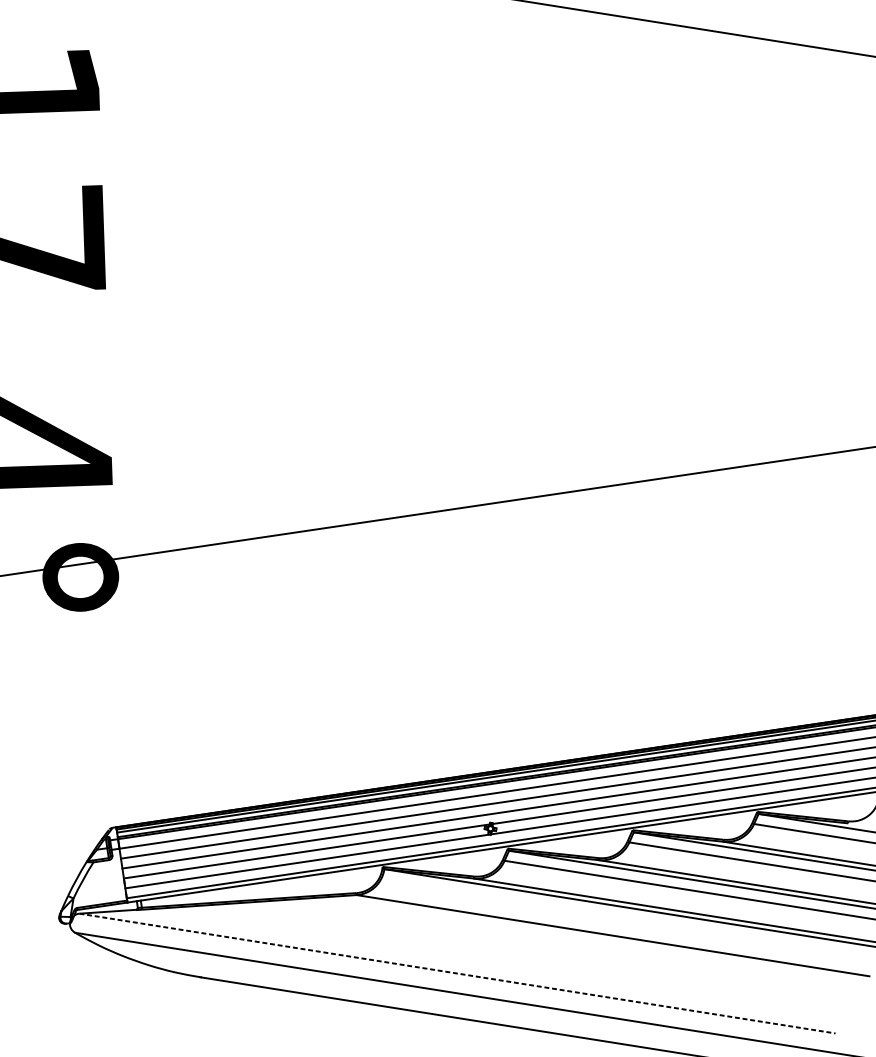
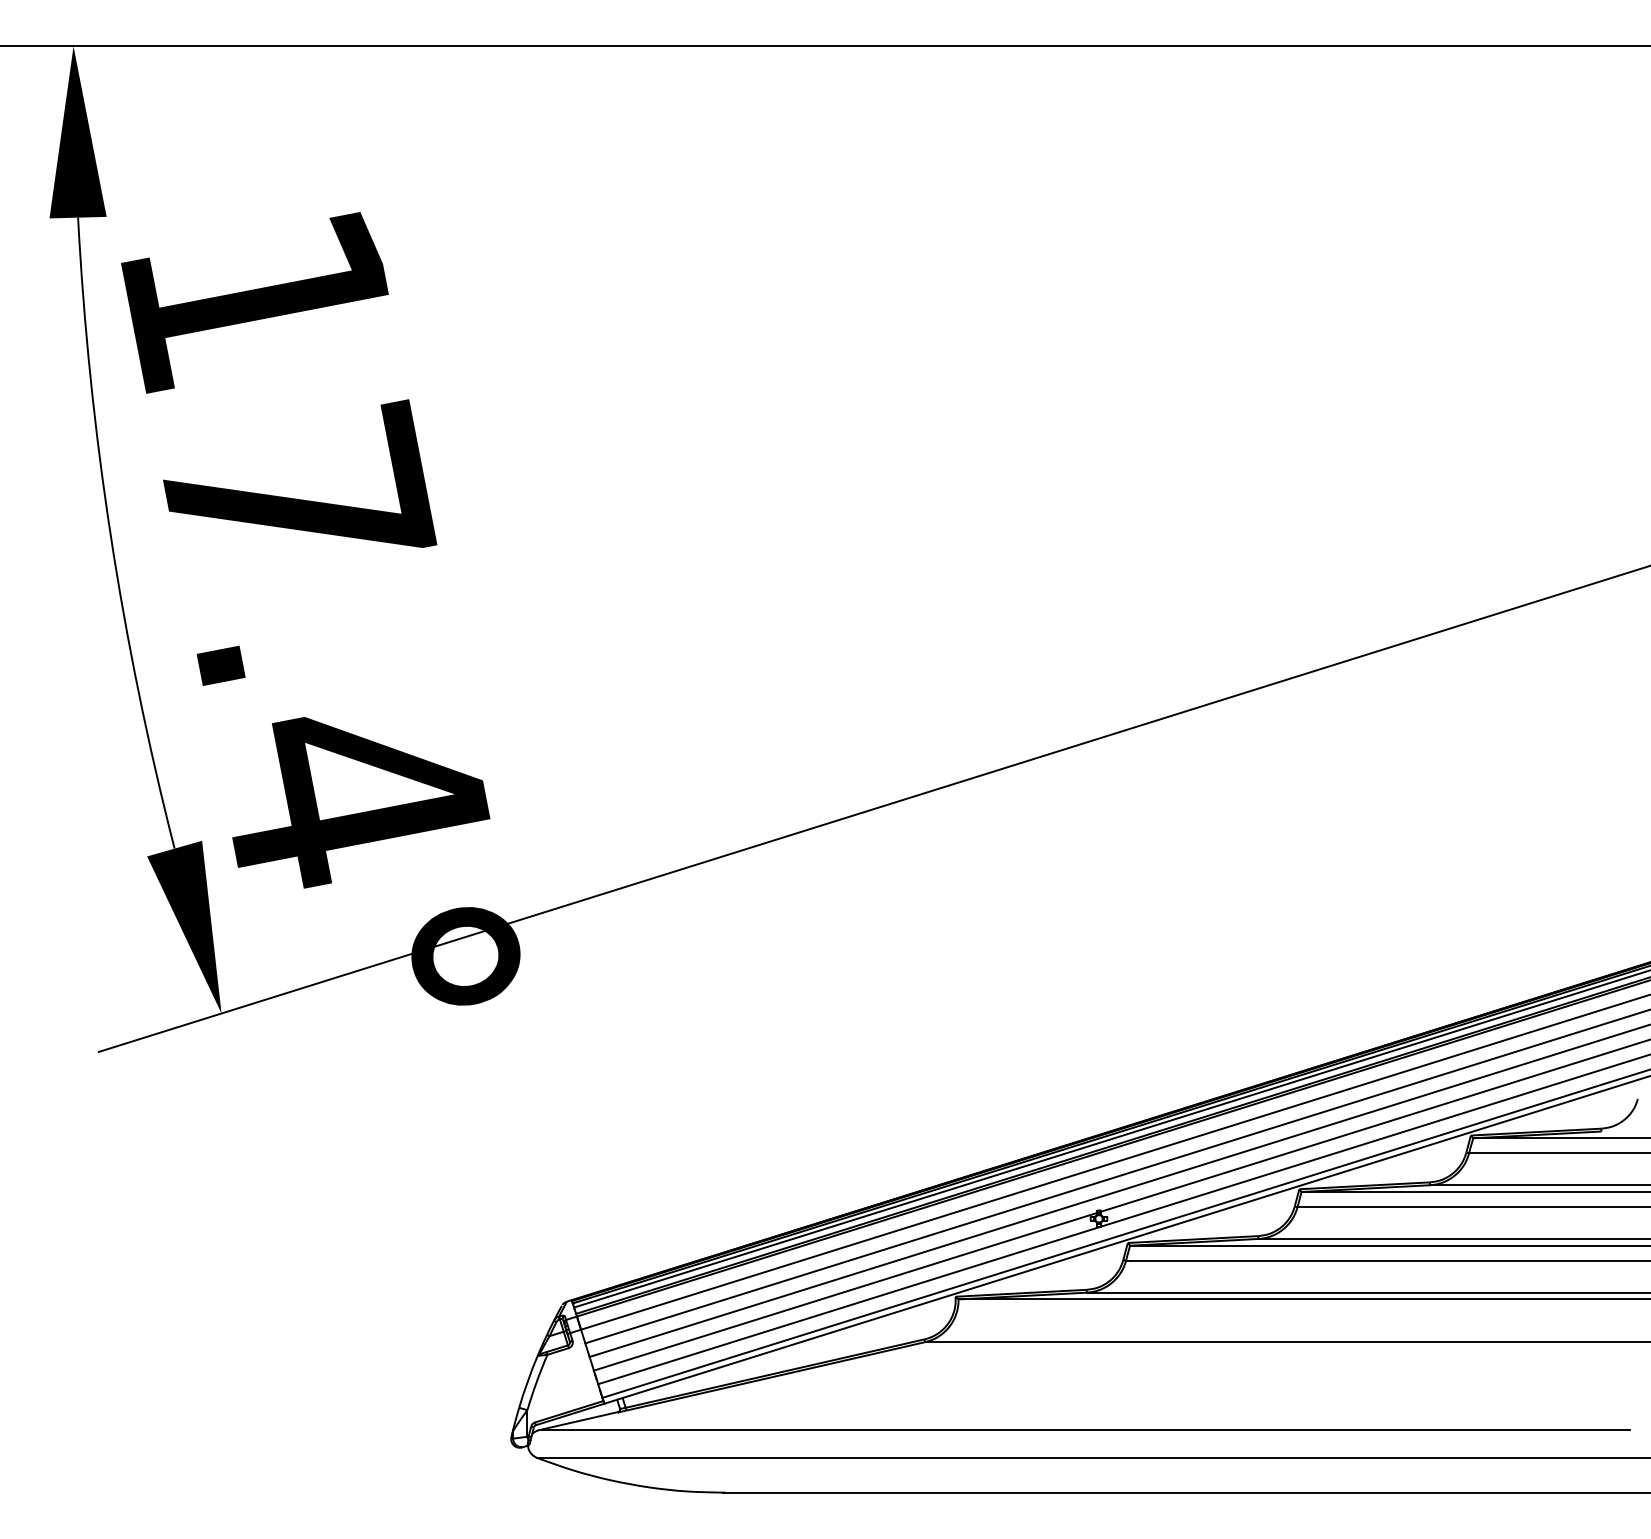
line: (457, 973) -> (1084, 1430), dashed -> solid

